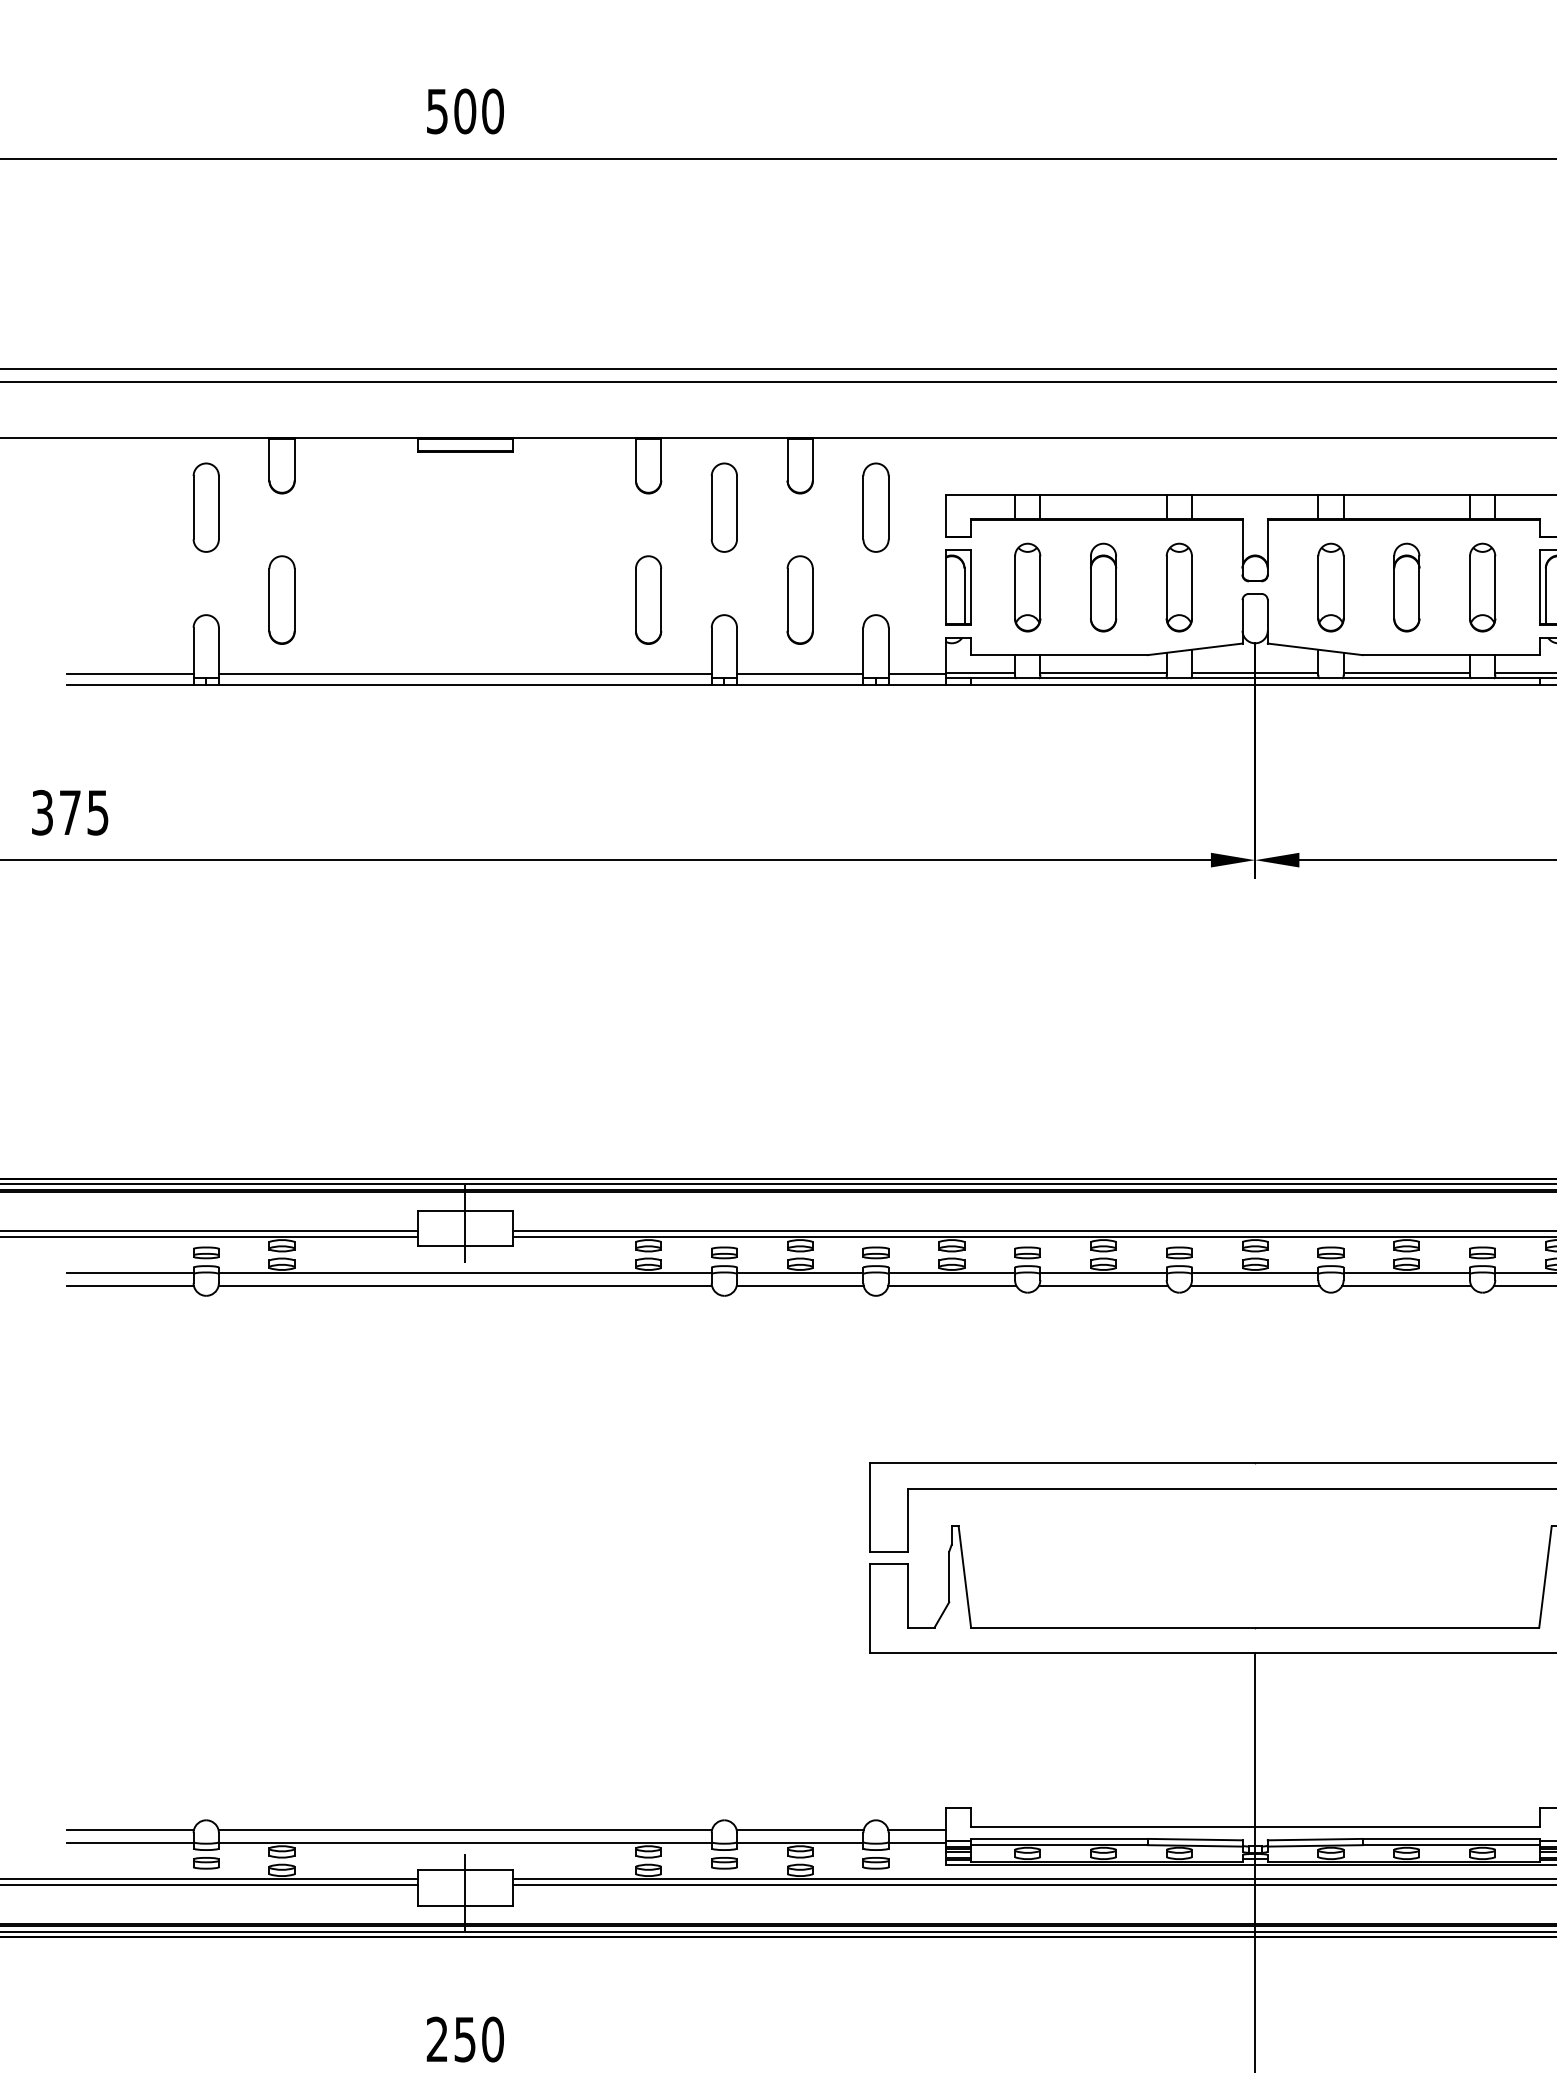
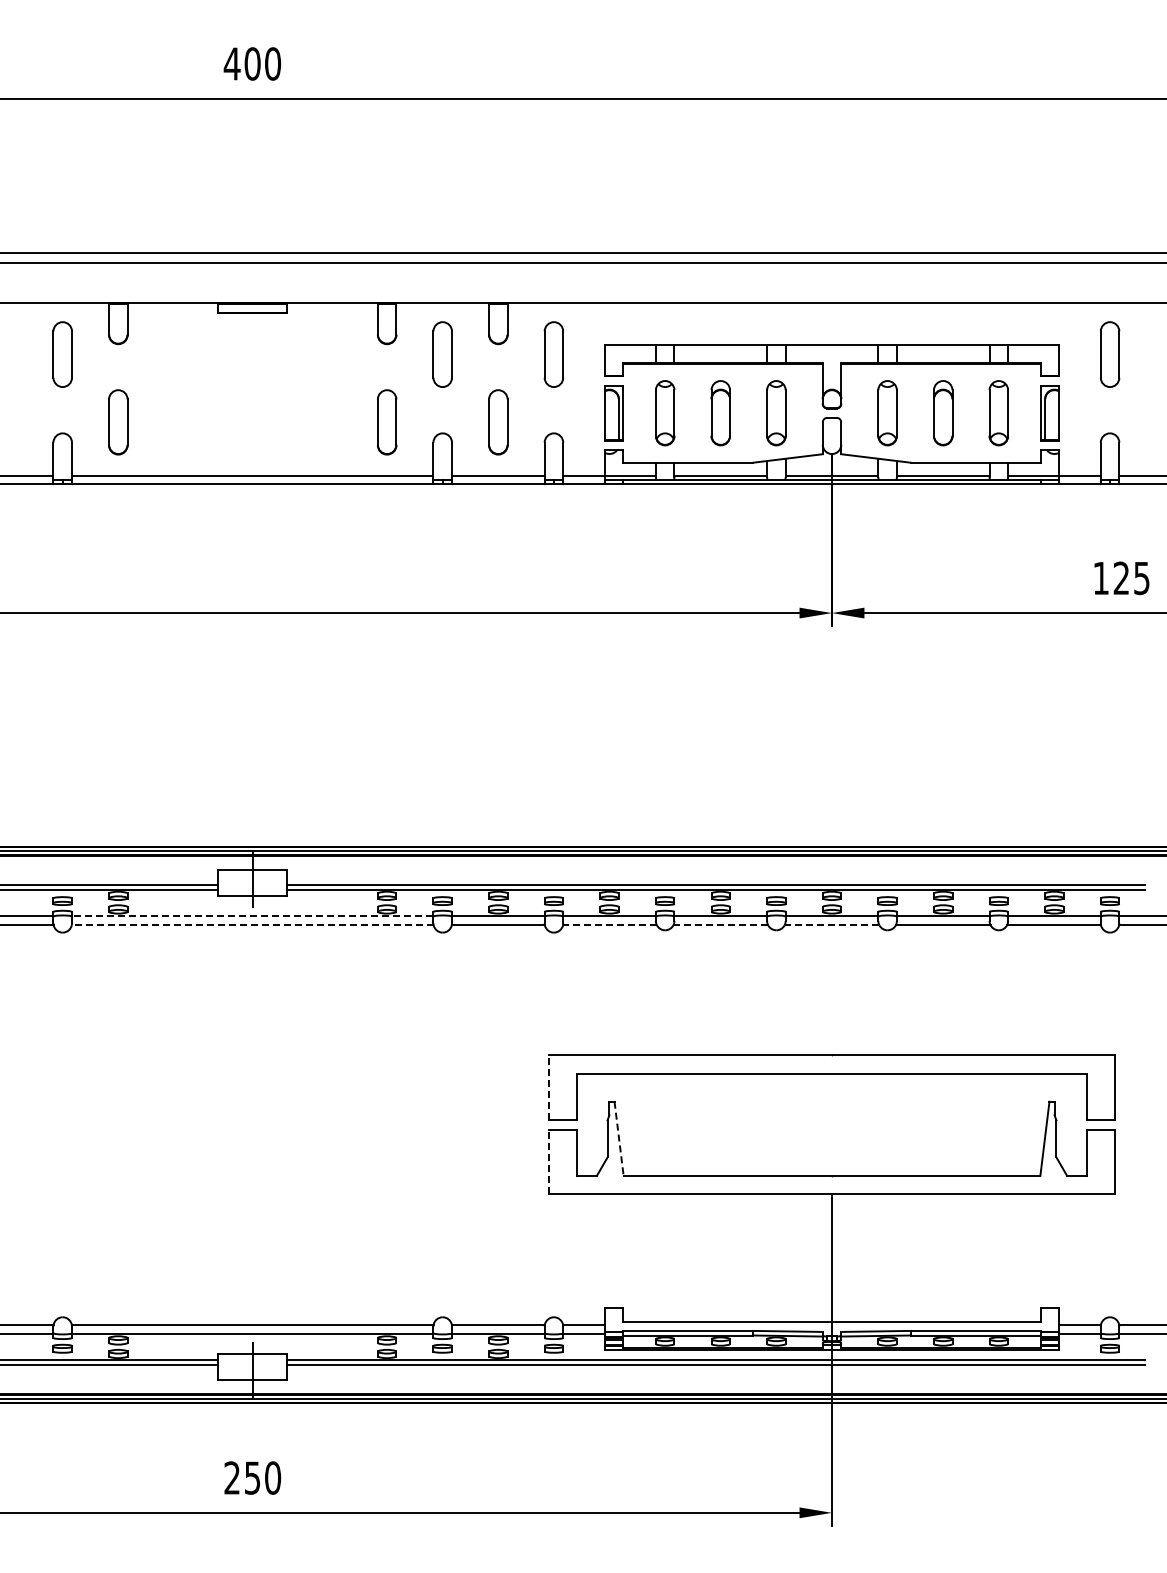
text: (436, 110) -> (231, 63), 500 -> 400
line: (465, 1273) -> (252, 916), solid -> dashed
line: (465, 1286) -> (252, 925), solid -> dashed
line: (951, 1286) -> (609, 925), solid -> dashed
line: (1103, 1286) -> (720, 925), solid -> dashed
line: (1254, 1286) -> (831, 925), solid -> dashed
line: (869, 1507) -> (549, 1087), solid -> dashed
line: (965, 1577) -> (619, 1139), solid -> dashed
line: (869, 1607) -> (549, 1161), solid -> dashed

